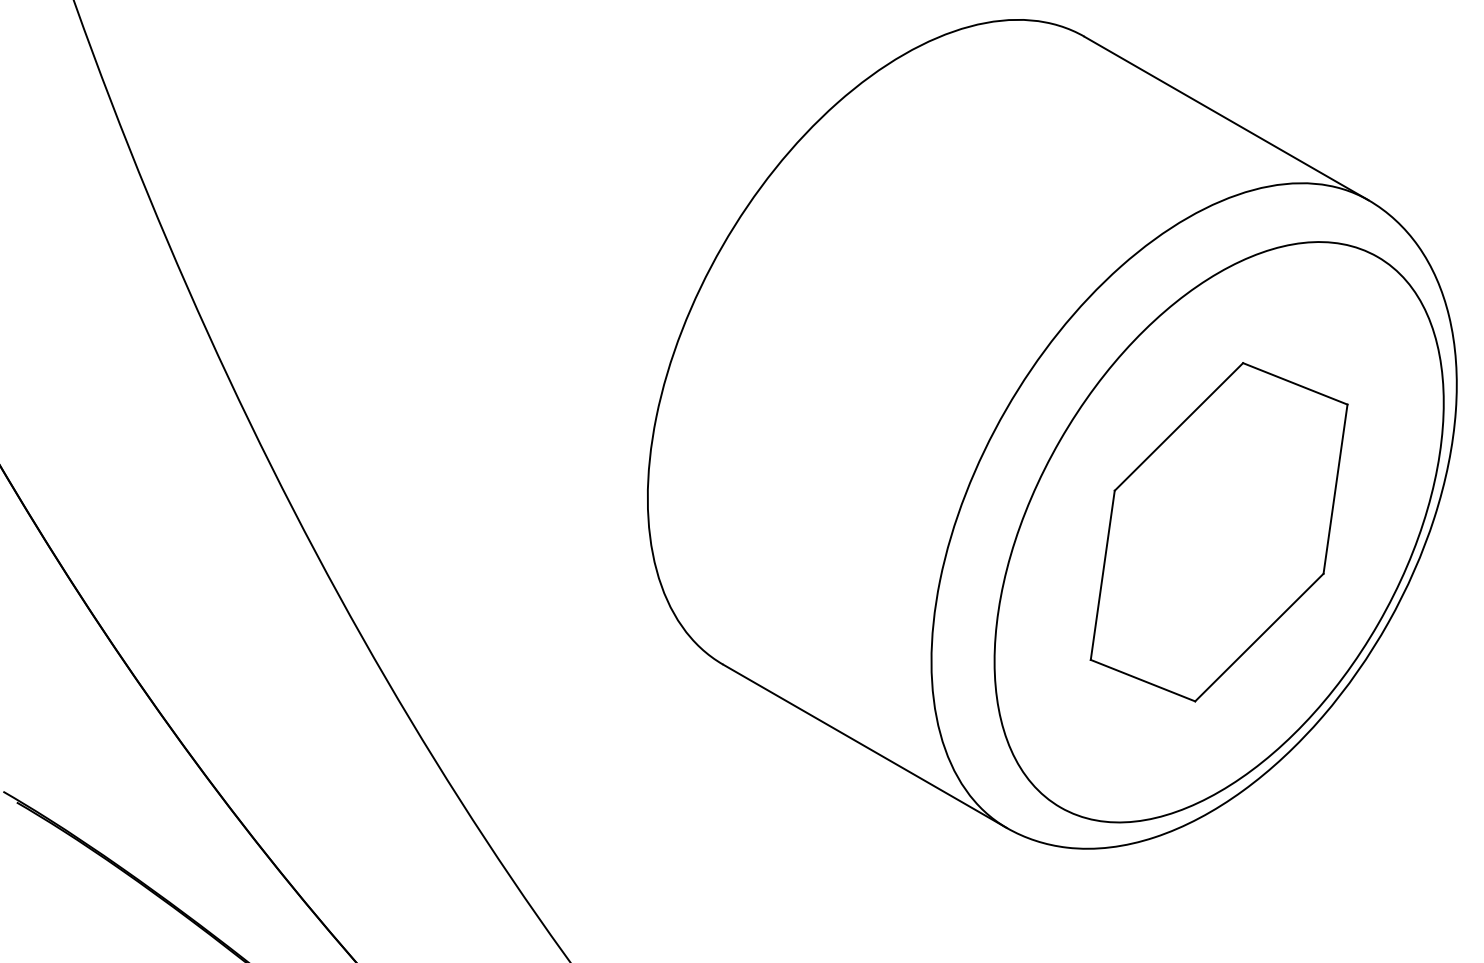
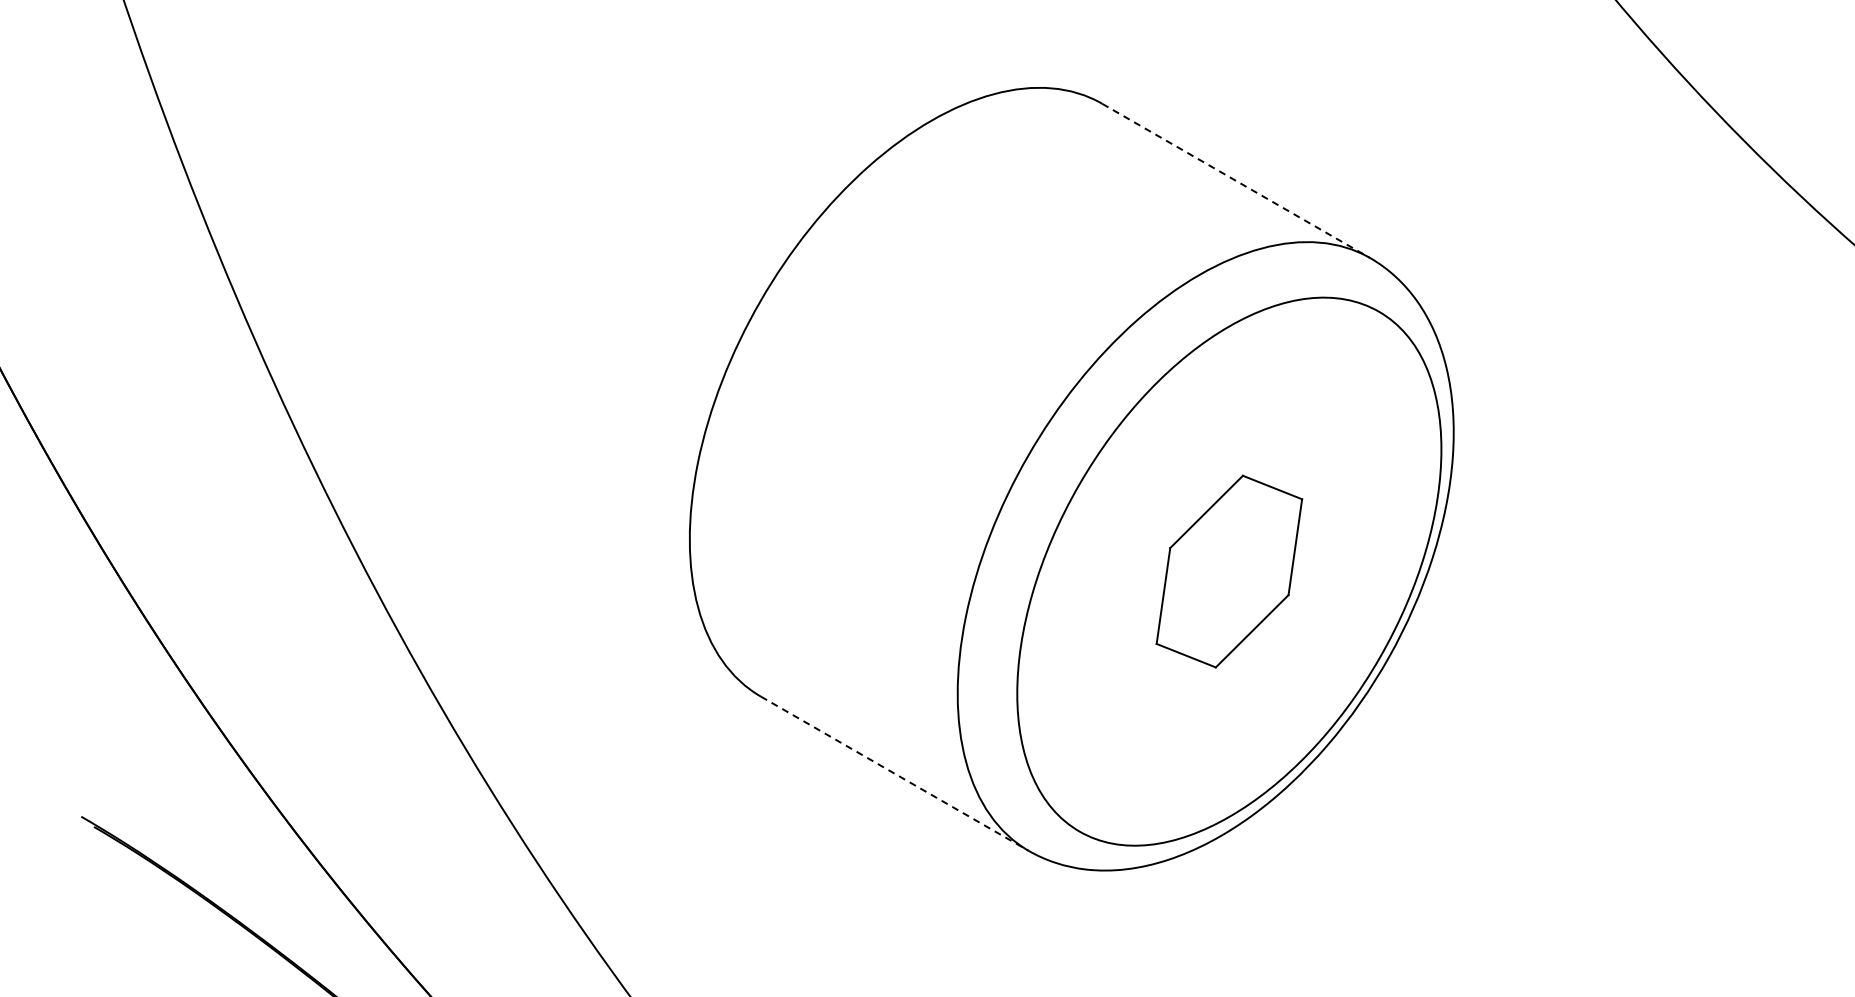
line: (1226, 117) -> (1236, 180), solid -> dashed
part: (1219, 532) -> (1229, 571), size x0.6
line: (864, 745) -> (894, 773), solid -> dashed

